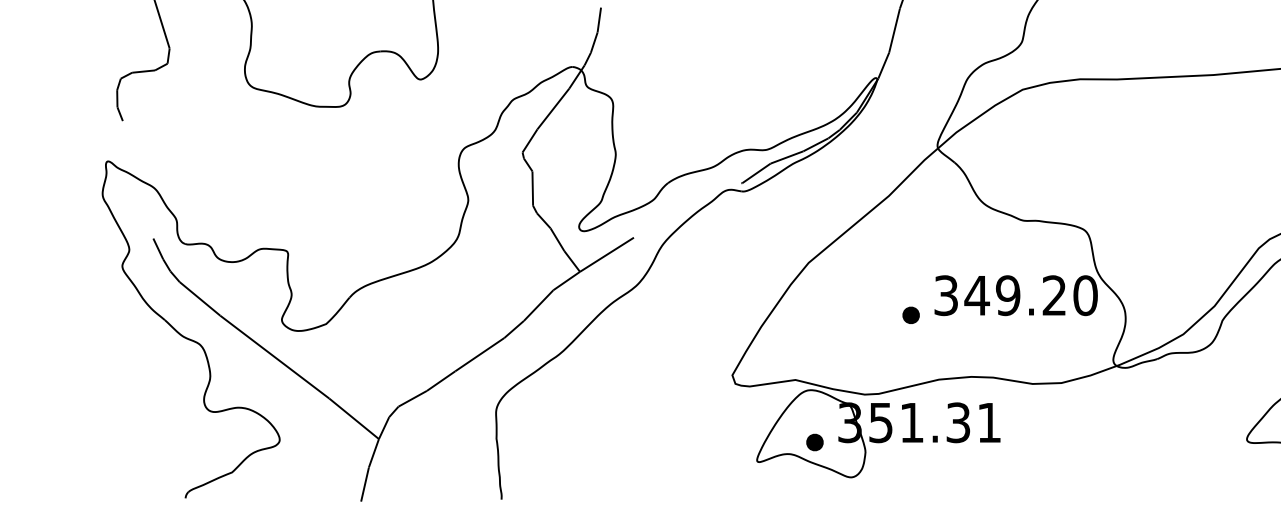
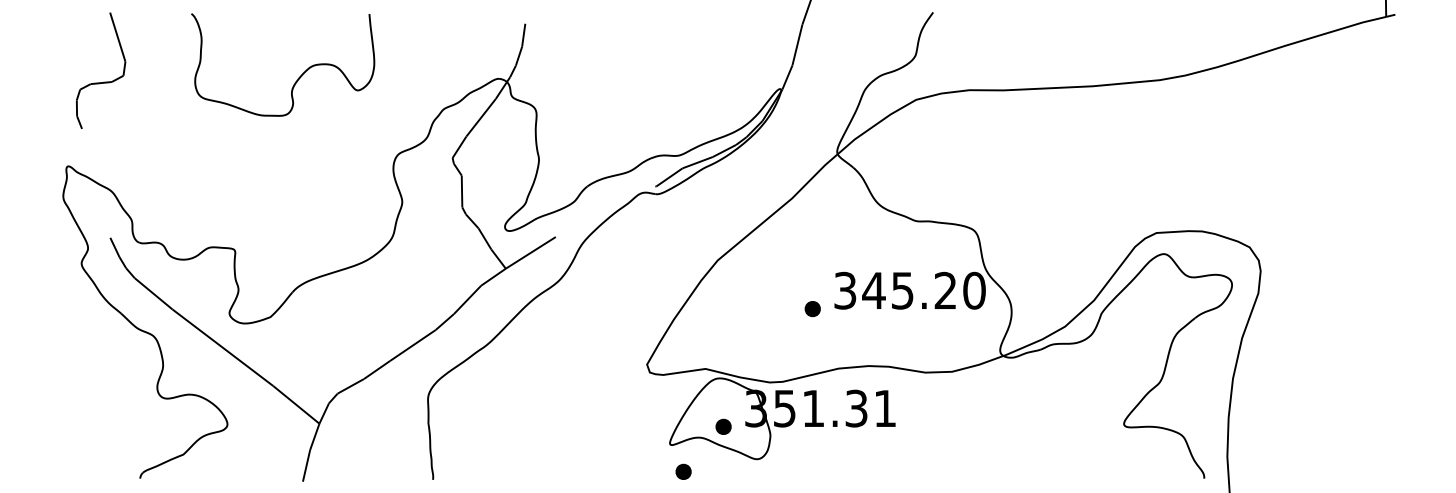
text: (1007, 295) -> (902, 290), 349.20 -> 345.20
part: (771, 490) -> (683, 471), added

